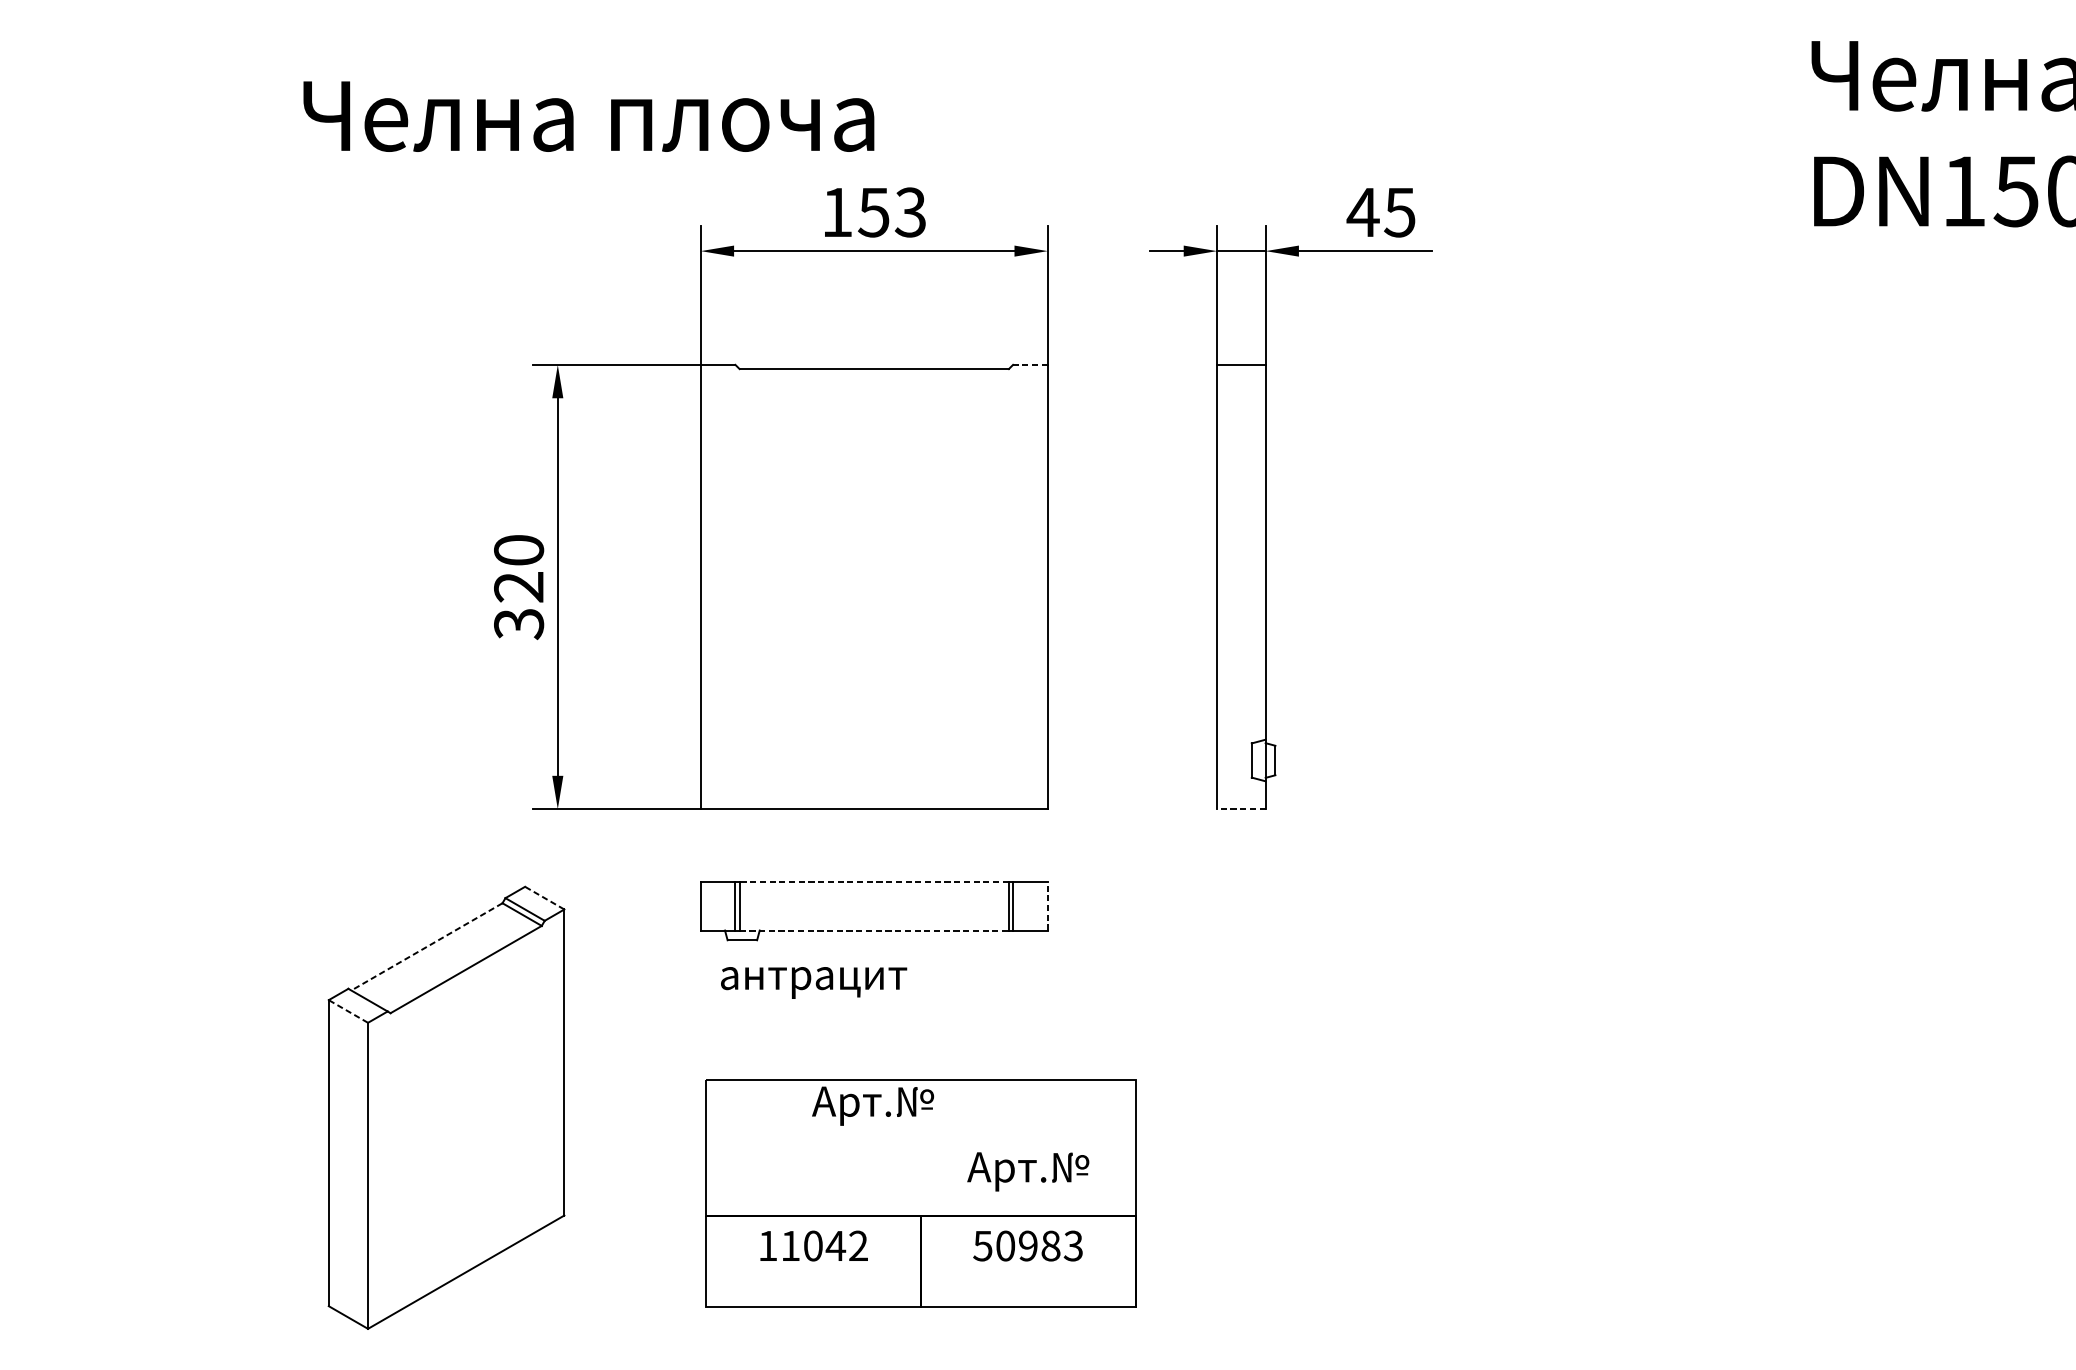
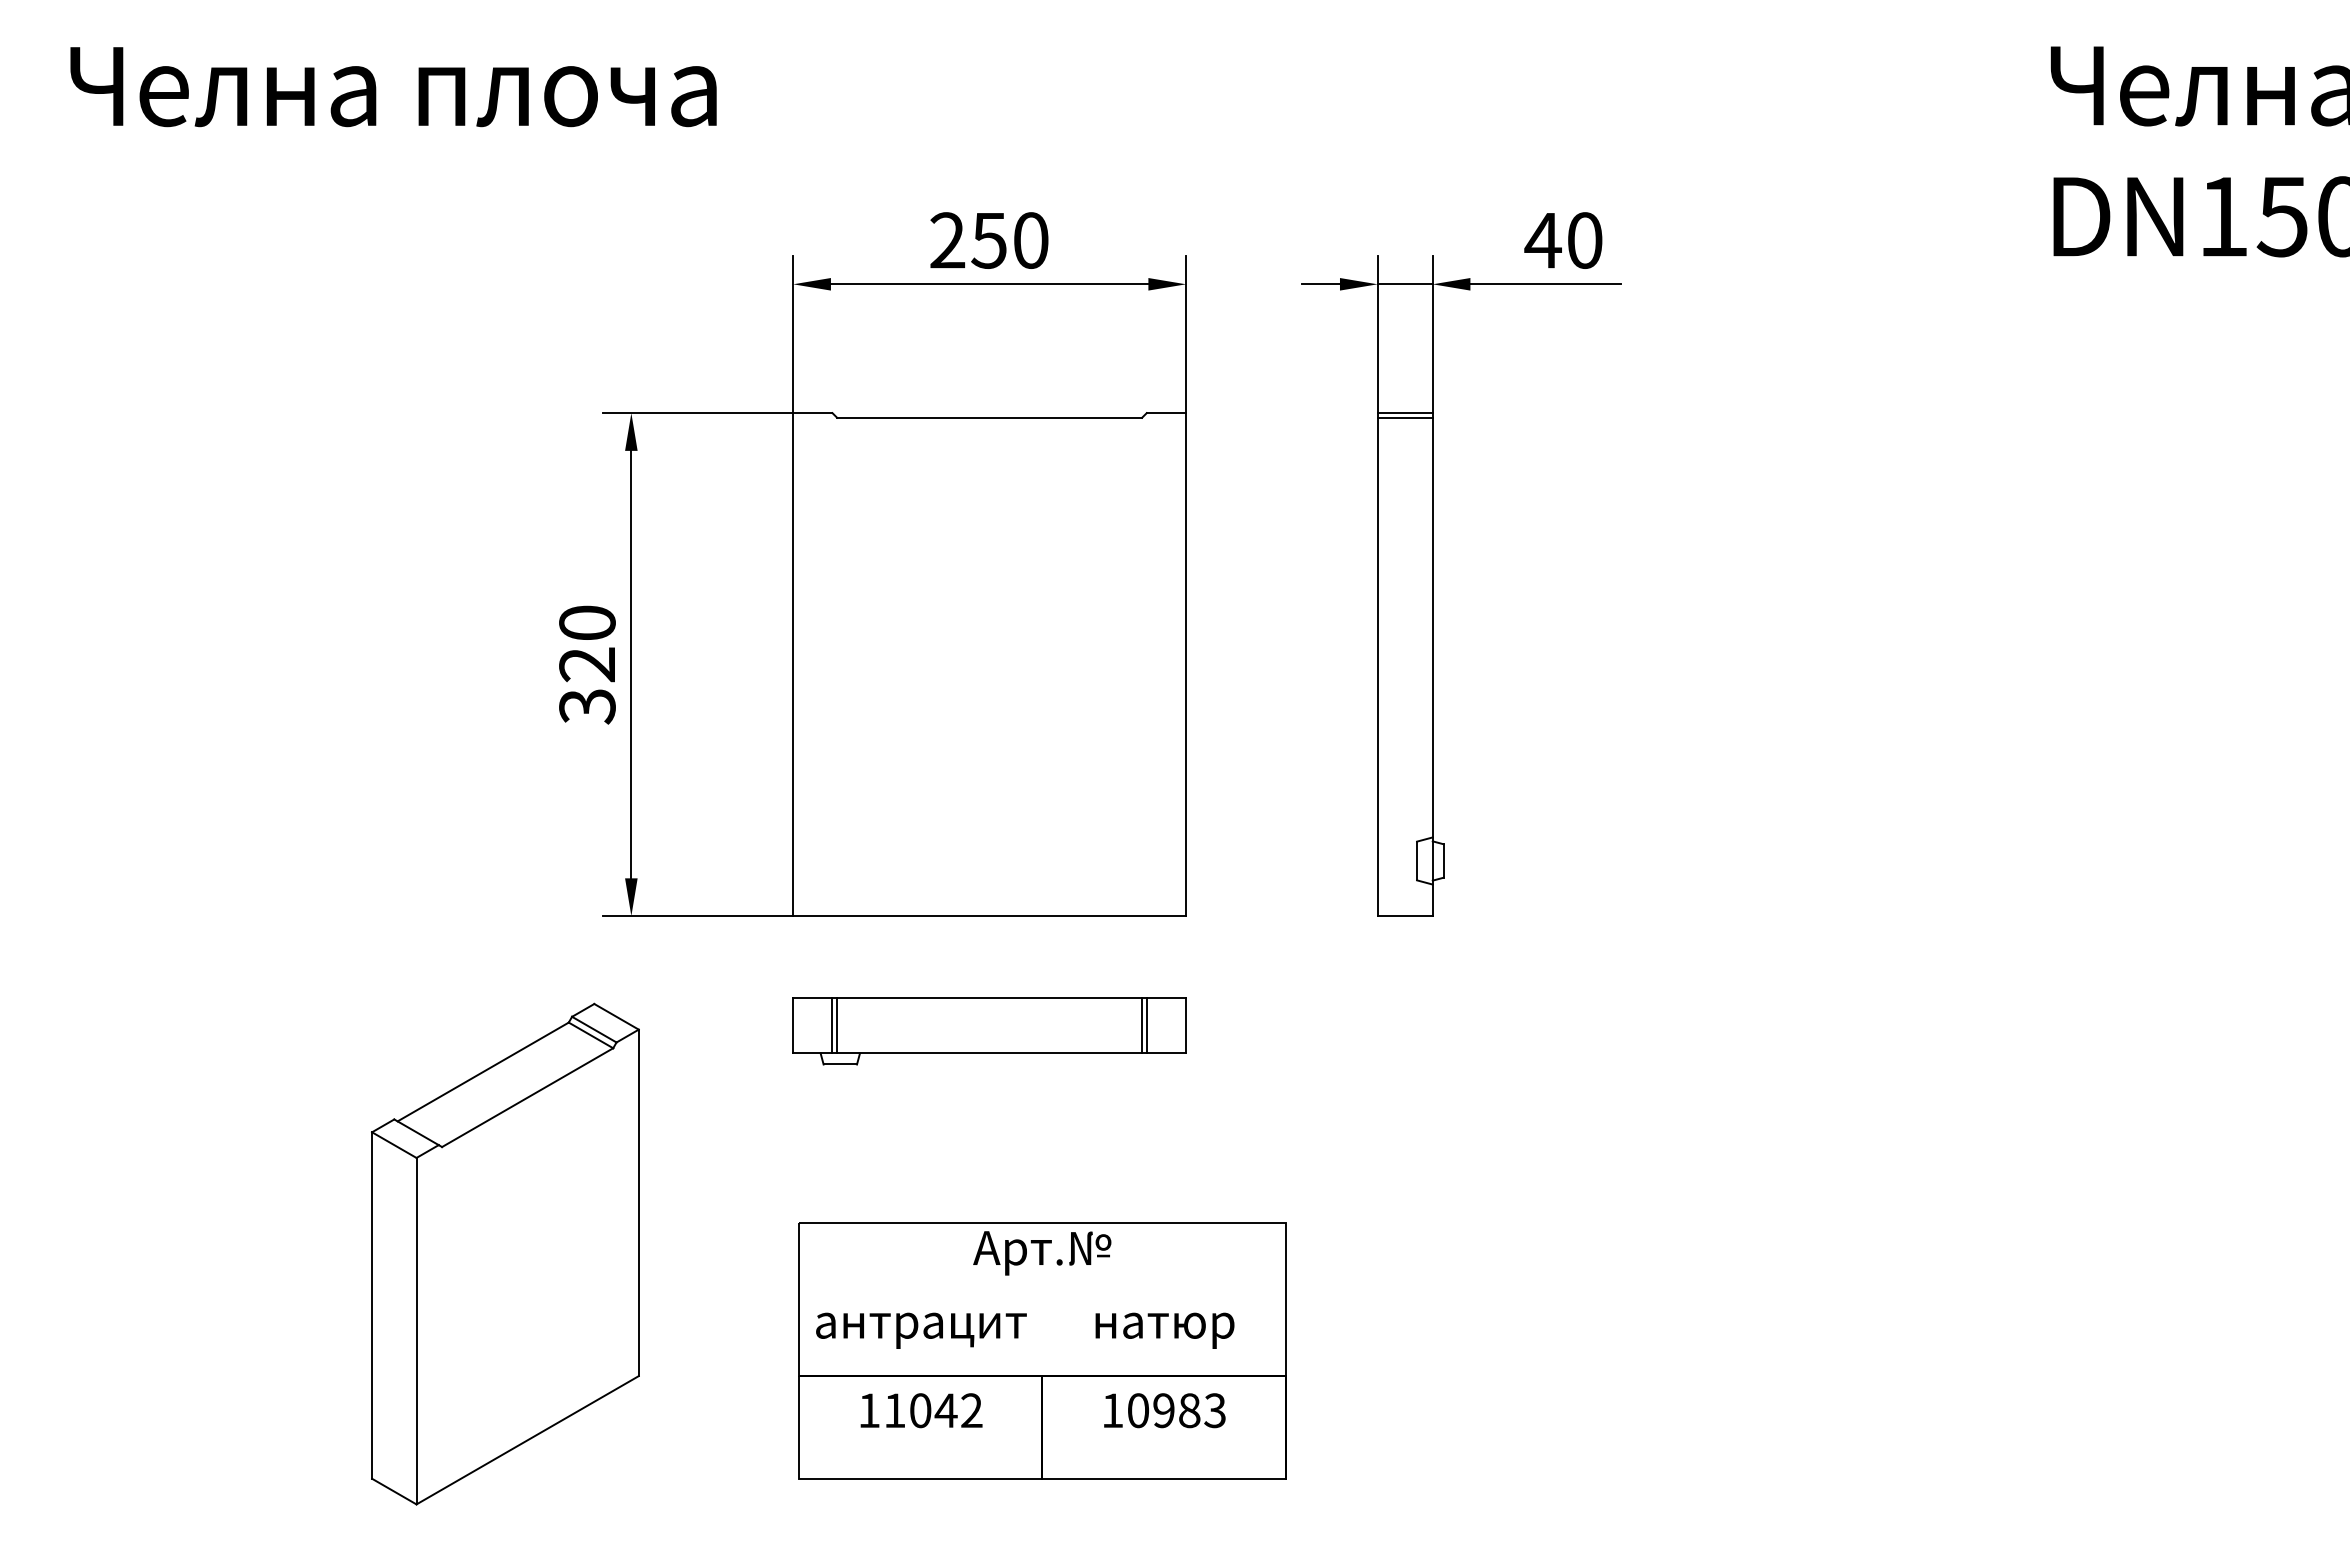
text: (588, 117) -> (393, 87), moved
text: (874, 212) -> (989, 240), 153 -> 250
text: (1399, 212) -> (1584, 240), 45 -> 40
line: (1030, 365) -> (1166, 413), dashed -> solid
line: (1240, 368) -> (1404, 417), added
line: (1241, 809) -> (1405, 916), dashed -> solid
line: (874, 881) -> (989, 998), dashed -> solid
line: (544, 897) -> (616, 1016), dashed -> solid
line: (1048, 905) -> (1186, 1025), dashed -> solid
line: (875, 930) -> (990, 1053), dashed -> solid
line: (427, 946) -> (483, 1071), dashed -> solid
text: (814, 982) -> (921, 1330), moved
line: (348, 1011) -> (394, 1145), dashed -> solid
text: (873, 1106) -> (1042, 1253), moved
text: (1028, 1171) -> (1164, 1326), Арт.№ -> натюр
text: (982, 1245) -> (1112, 1410), 50983 -> 10983

